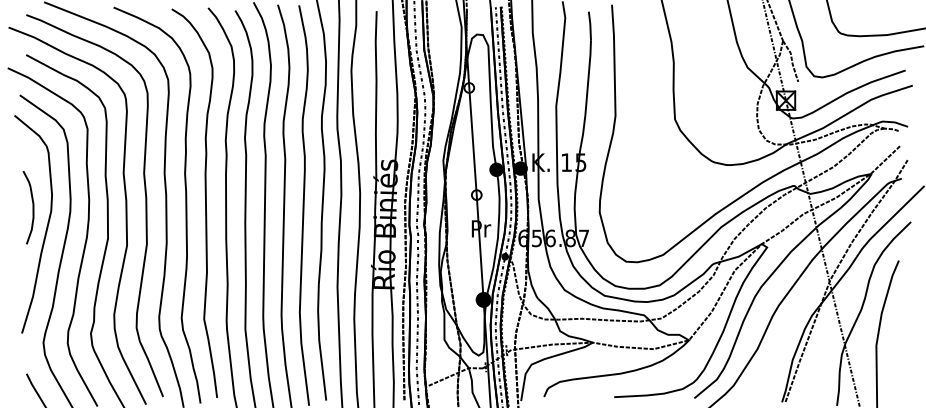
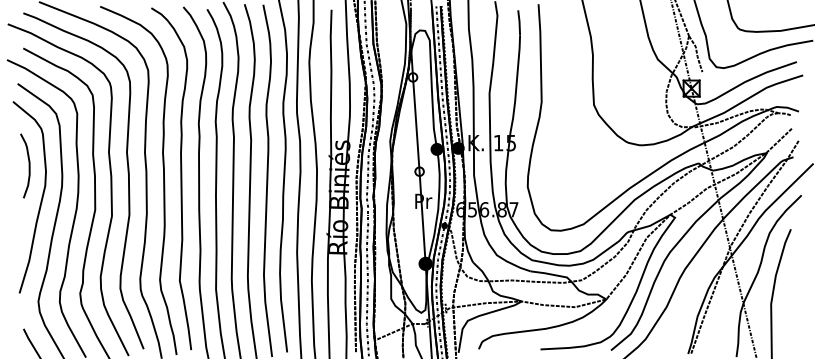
curve: (32, 207) -> (28, 165), moved

